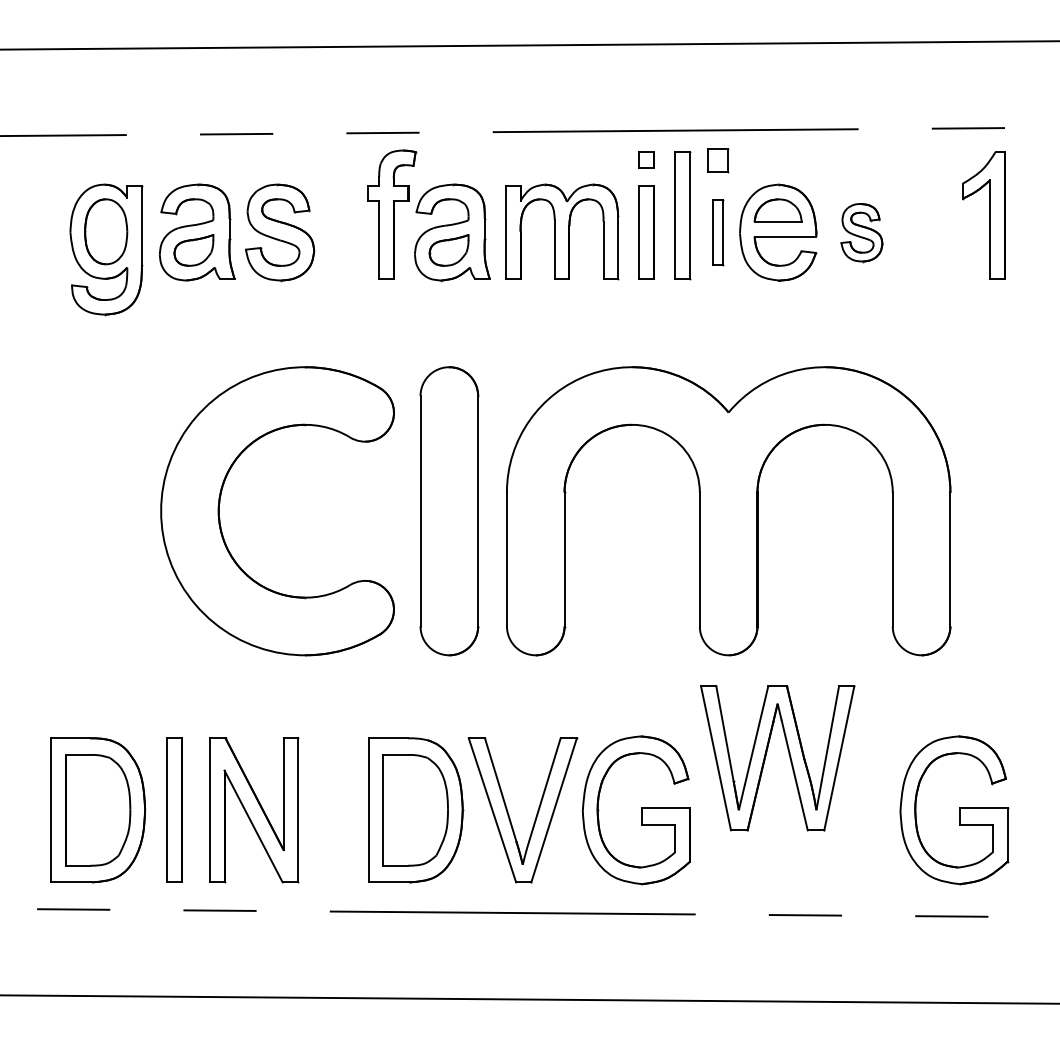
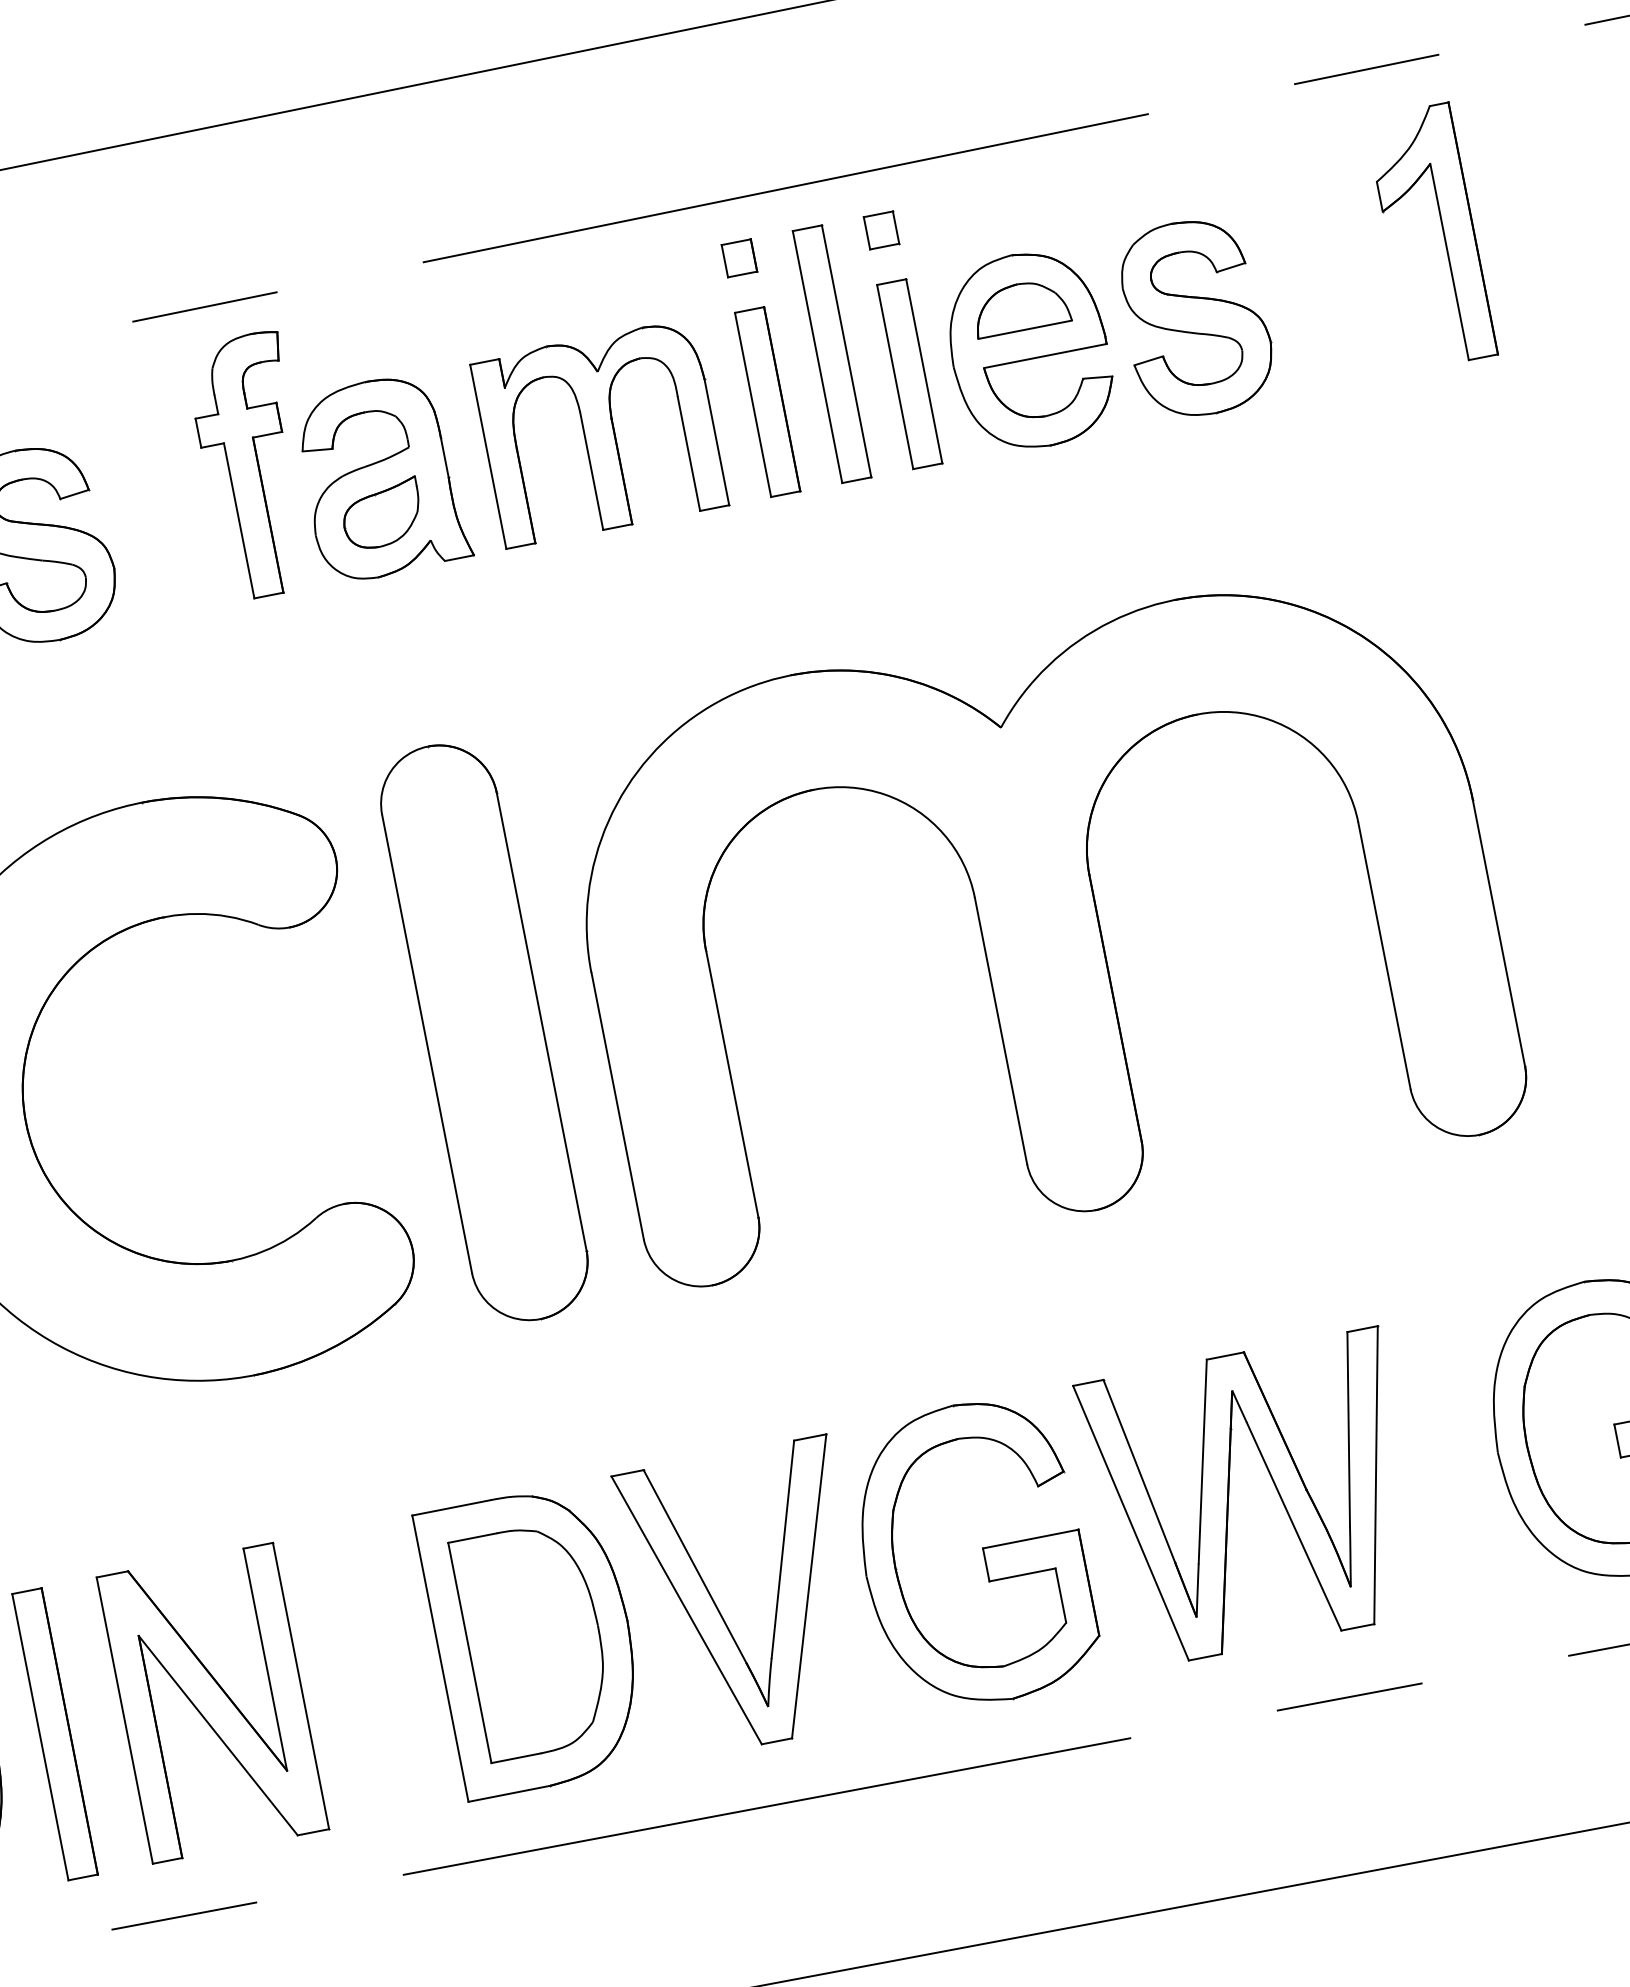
part: (718, 160) -> (882, 230), size x0.71
part: (718, 232) -> (910, 373), size x1.43
part: (861, 232) -> (1194, 318), size x1.67
part: (766, 756) -> (1230, 1499), moved

